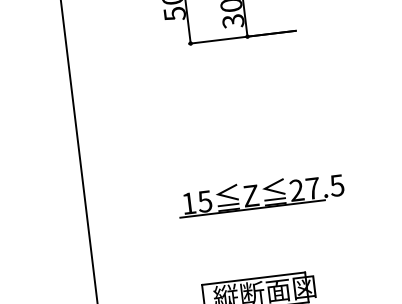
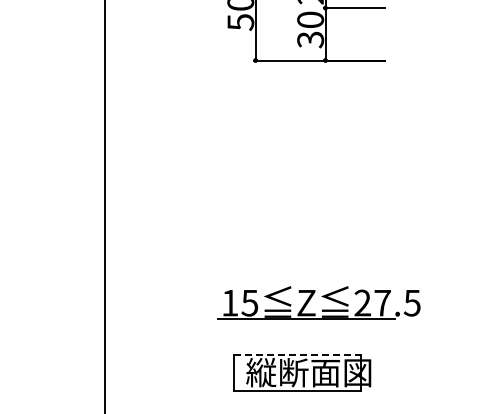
part: (262, 189) -> (321, 296), moved
line: (253, 278) -> (297, 354), solid -> dashed

